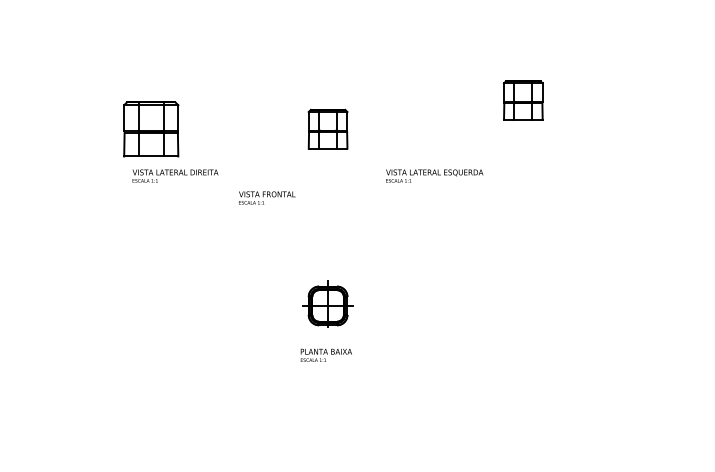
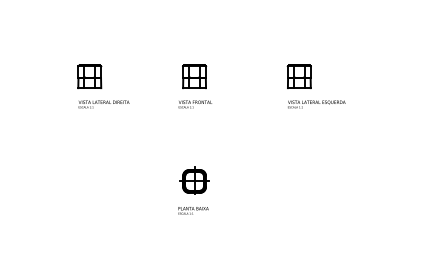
part: (521, 100) -> (298, 76), moved
part: (150, 128) -> (89, 76), size x0.71
text: (434, 176) -> (316, 104), moved
text: (265, 198) -> (194, 104), moved

